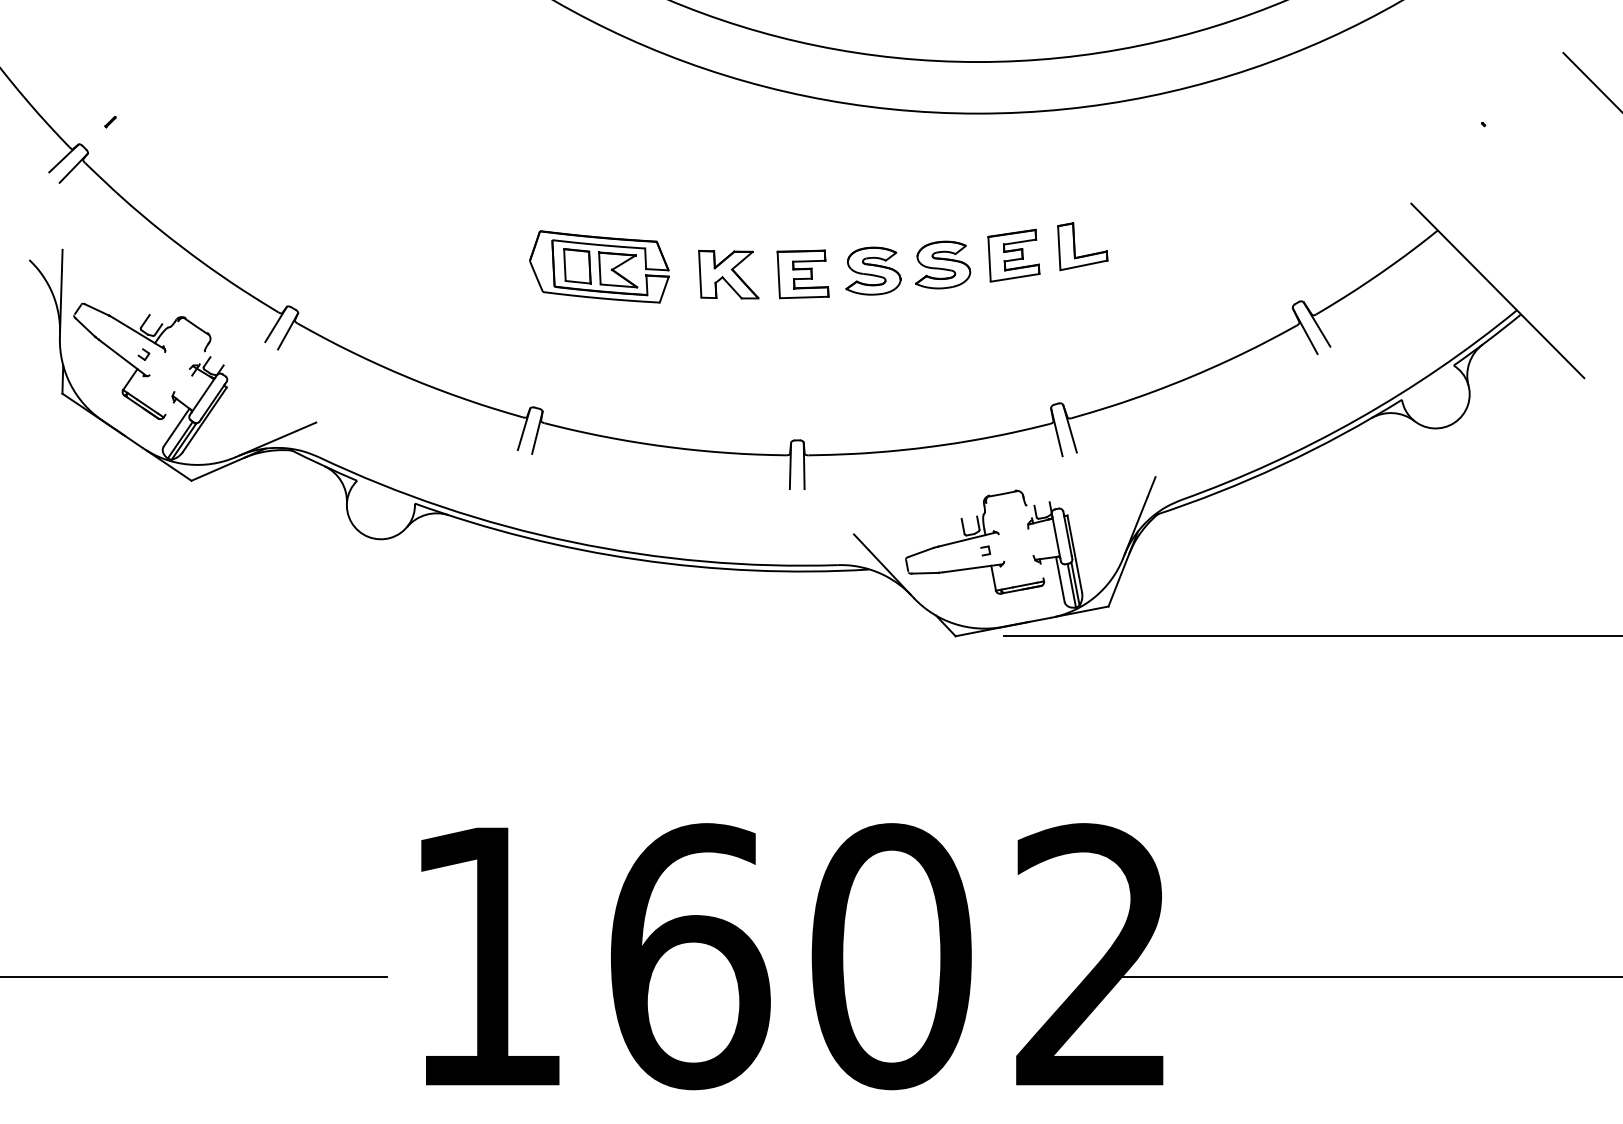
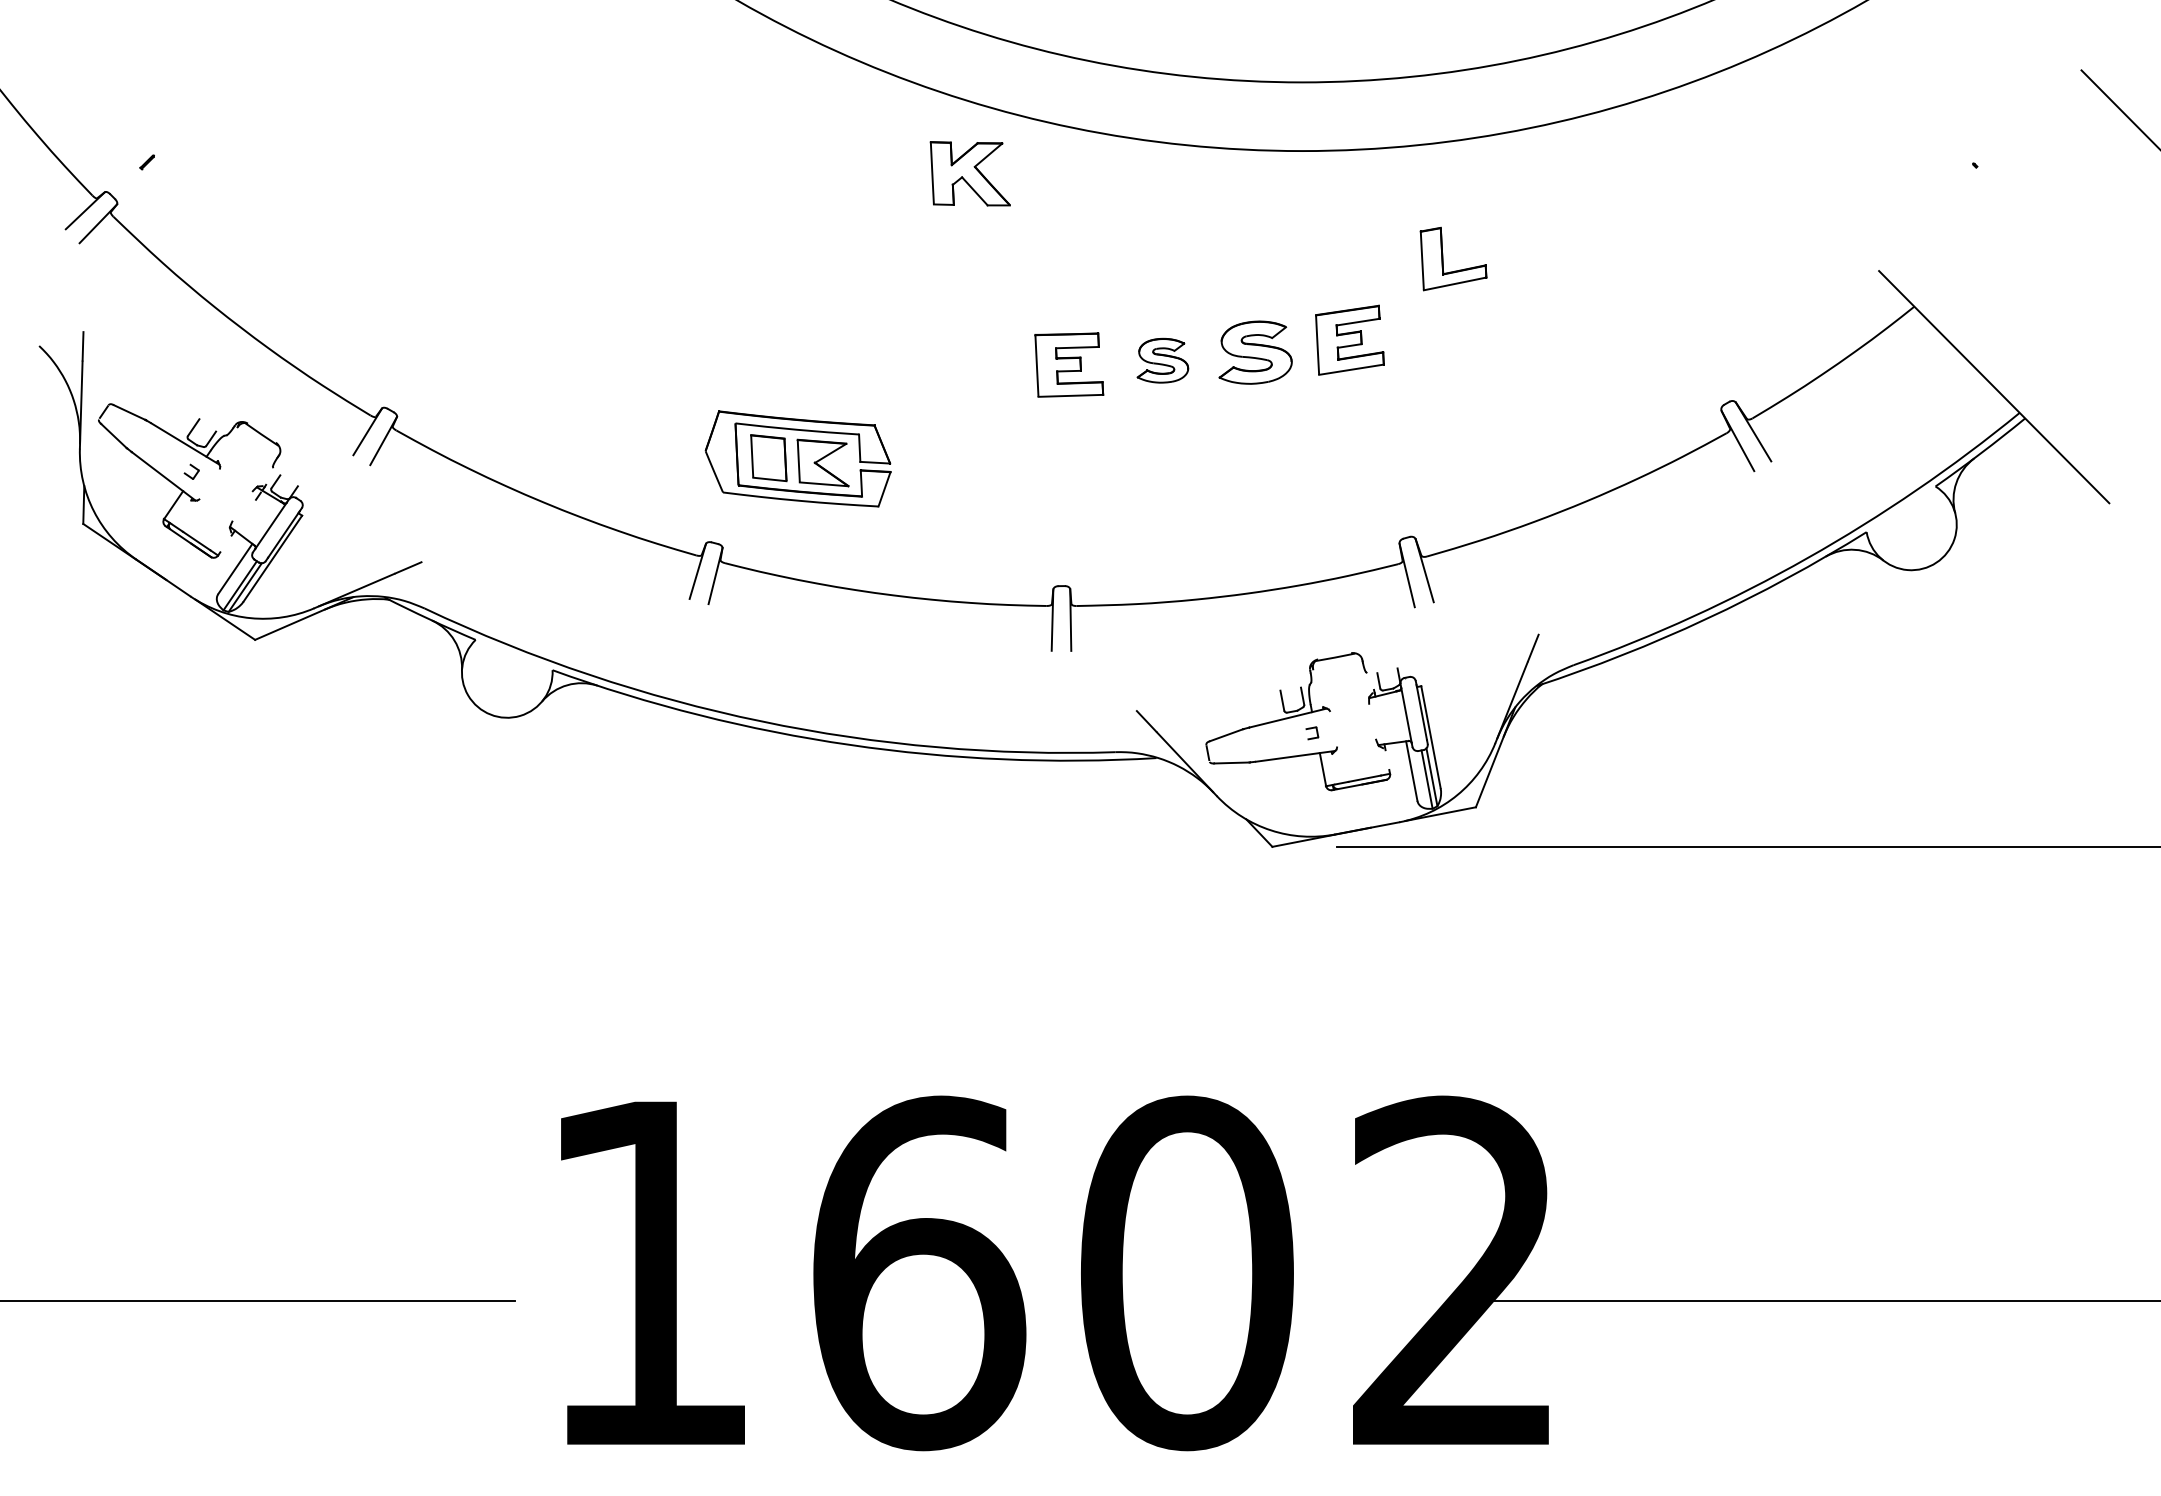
part: (1075, 246) -> (1443, 258), moved
part: (599, 266) -> (798, 458), moved
part: (873, 270) -> (1163, 359), size x0.7
part: (728, 274) -> (970, 173), moved

